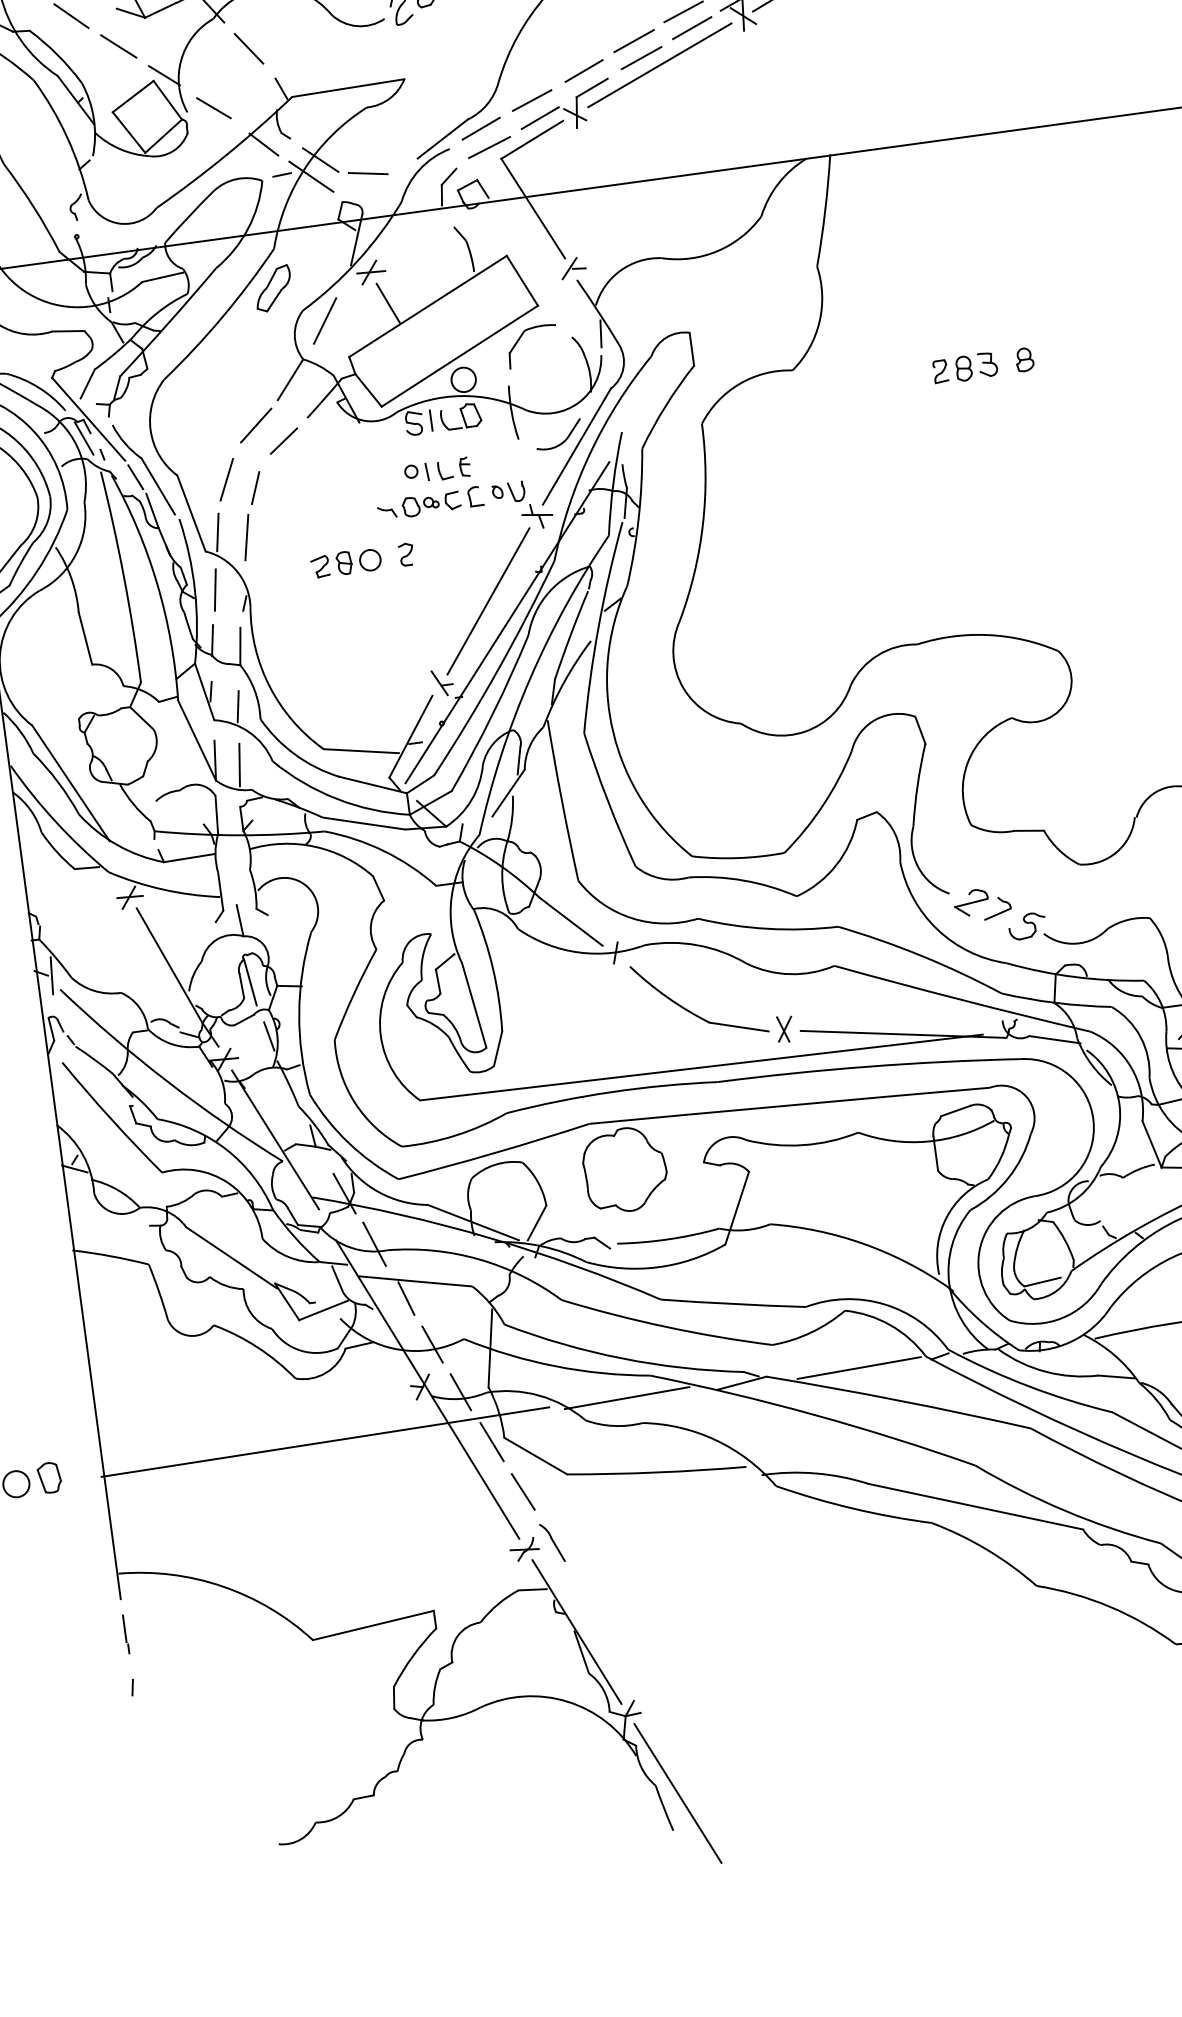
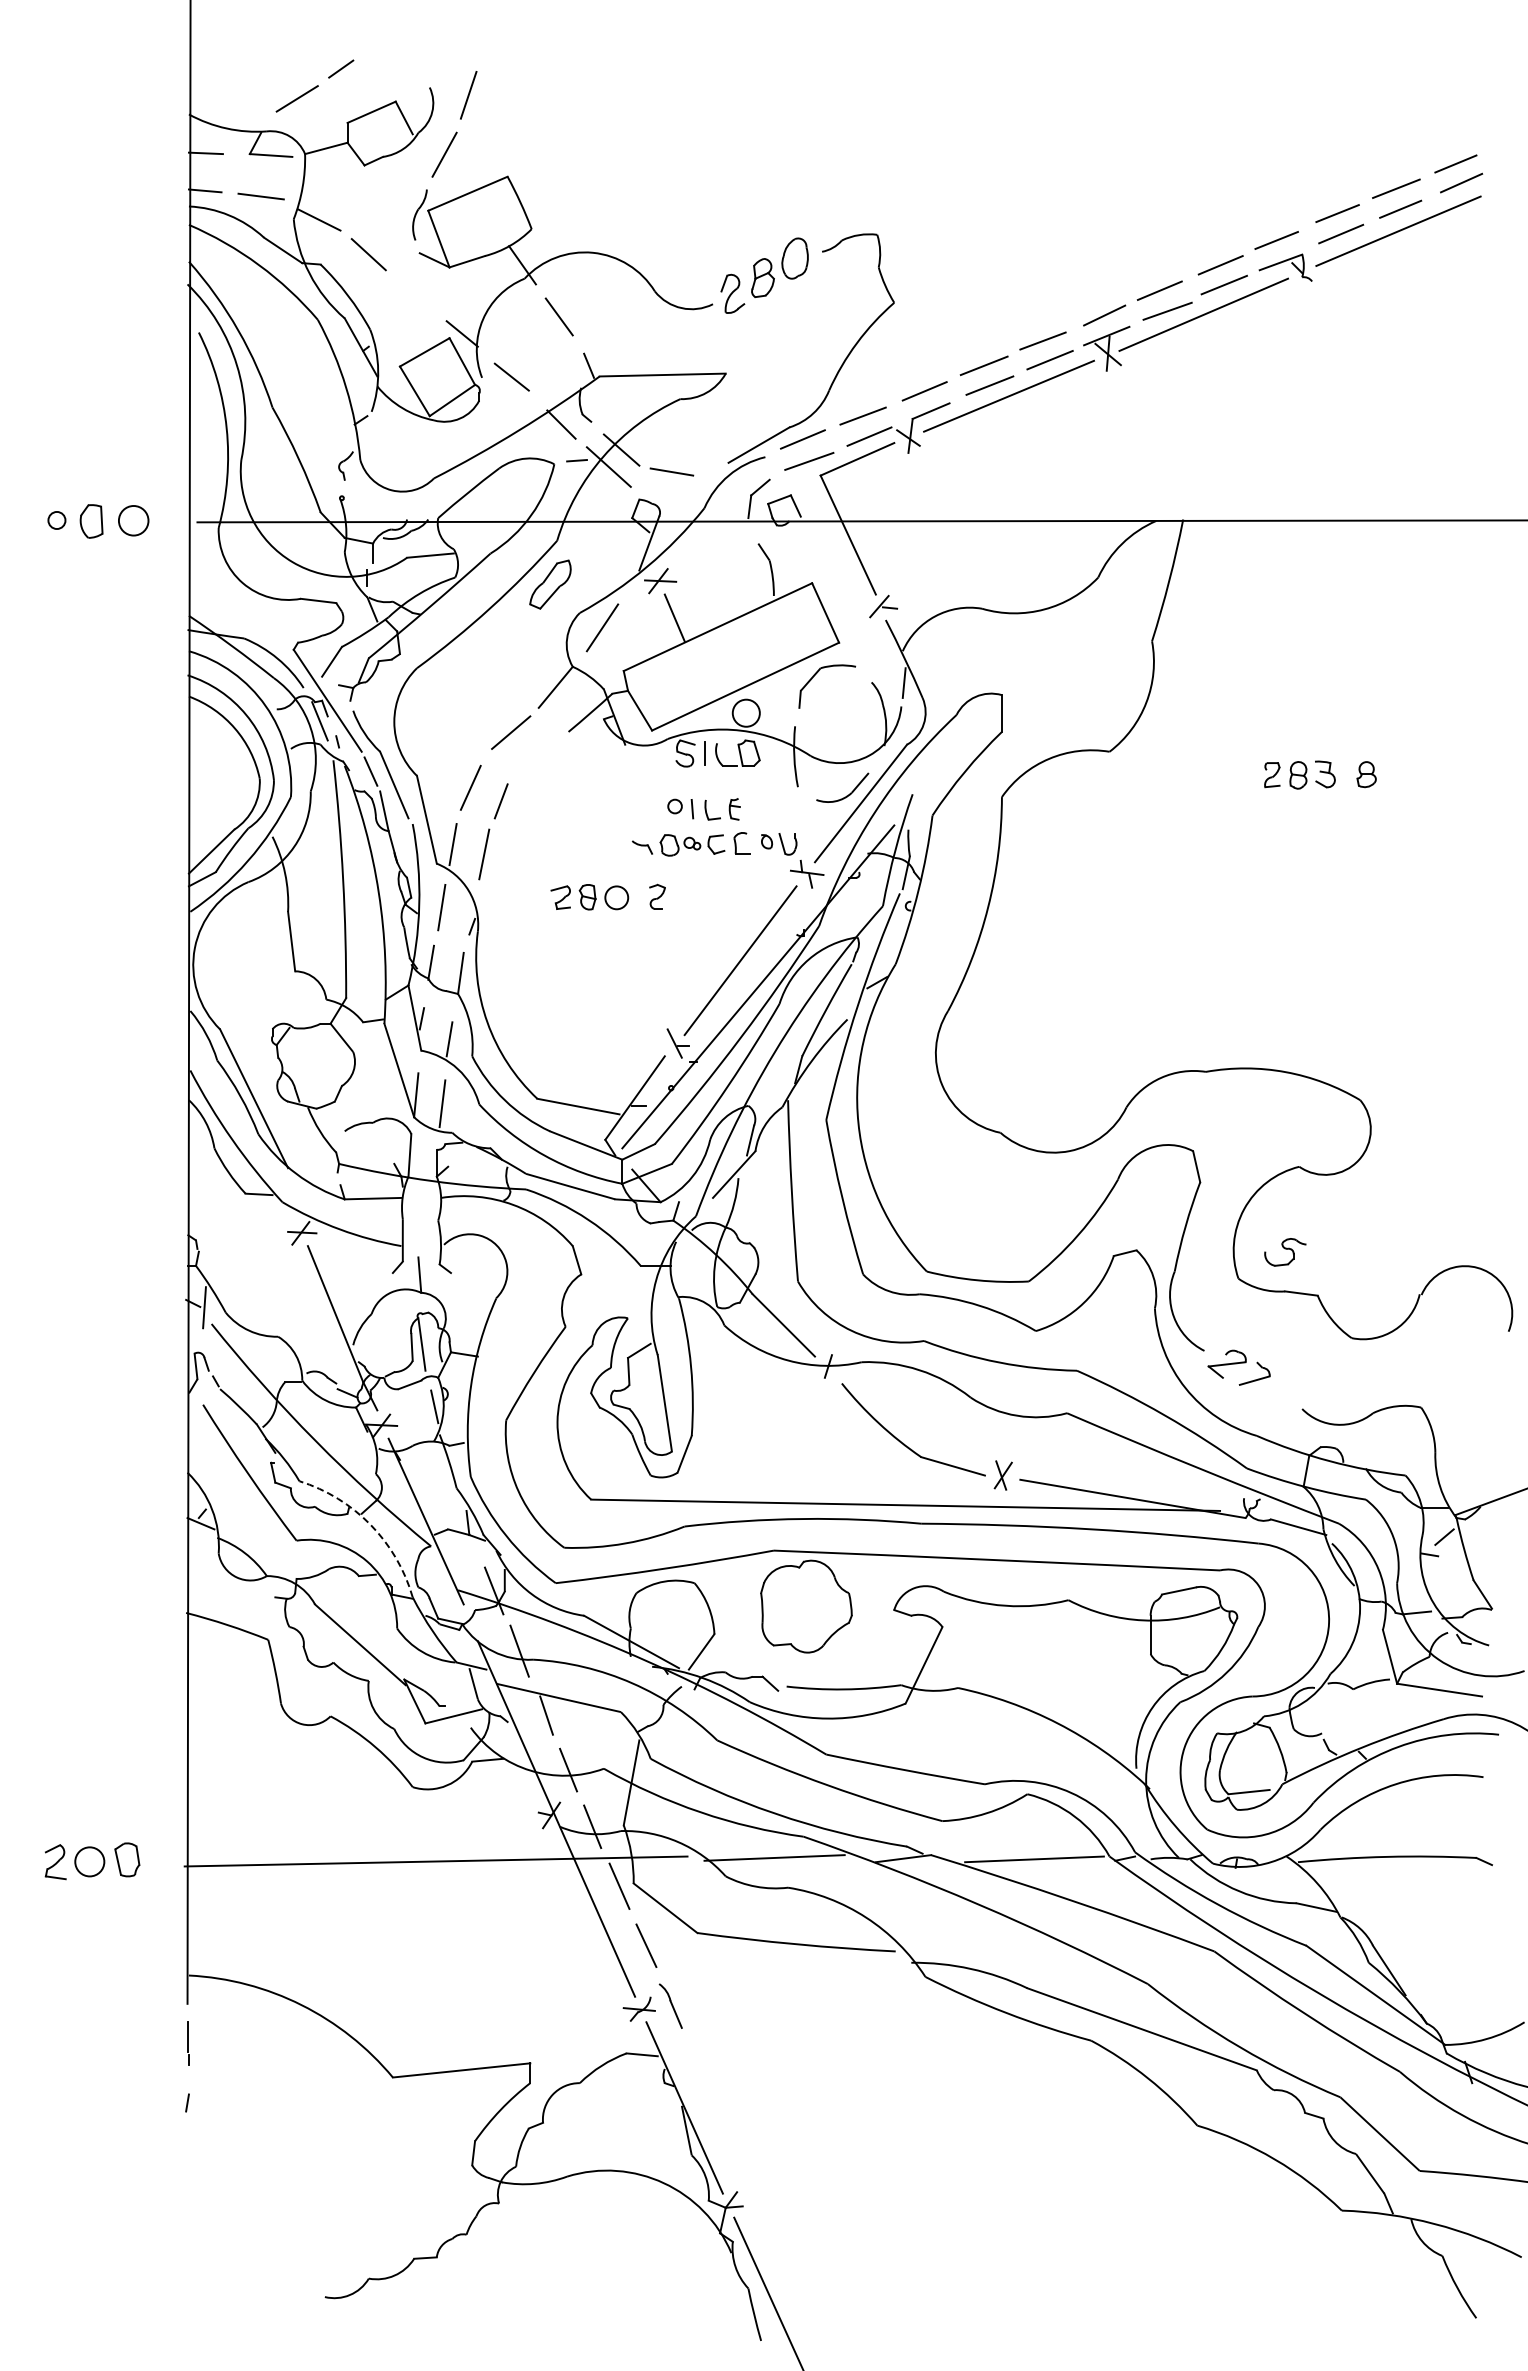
line: (117, 46) -> (415, 294), removed
line: (283, 440) -> (539, 753), removed
part: (1027, 926) -> (1285, 1252), moved
arc: (226, 1149) -> (370, 1524), solid -> dashed

